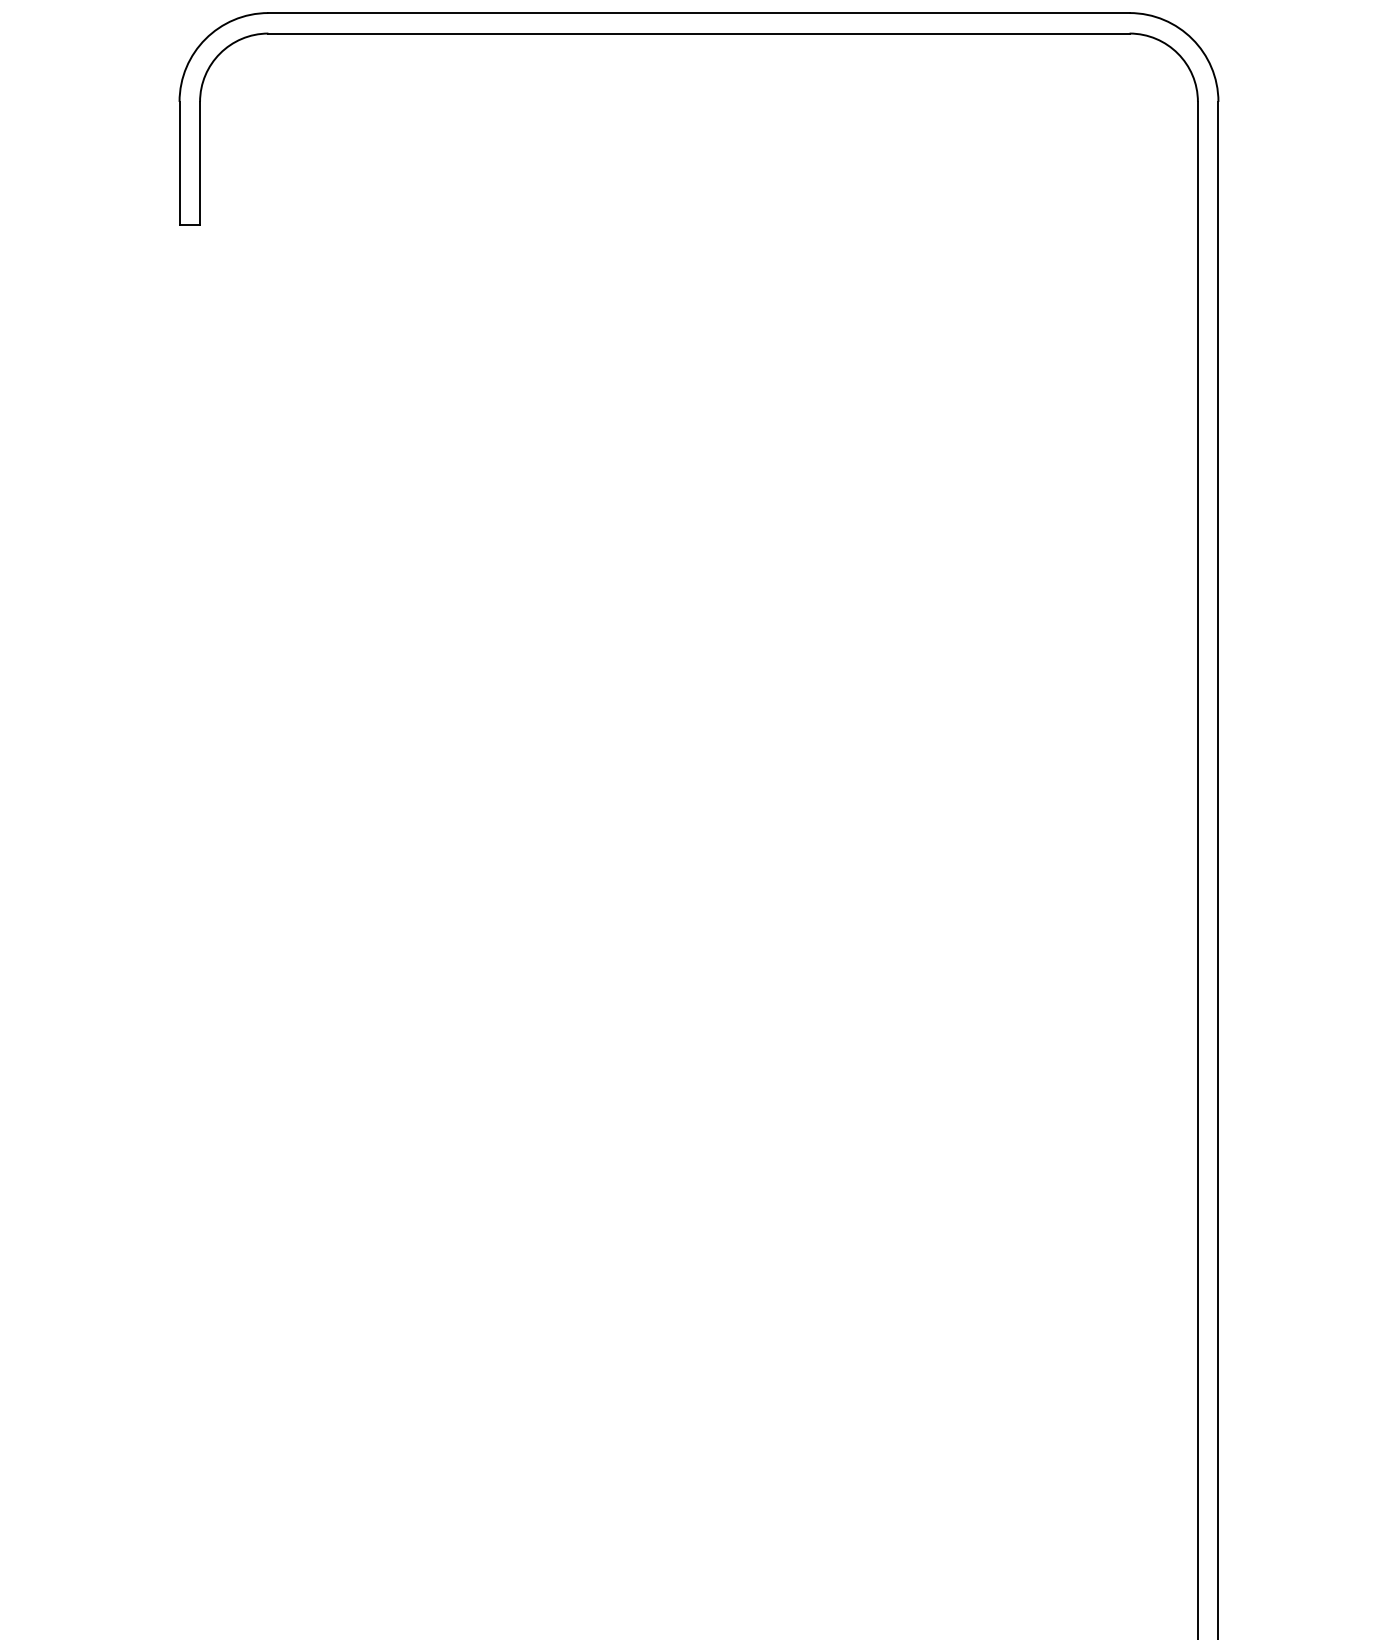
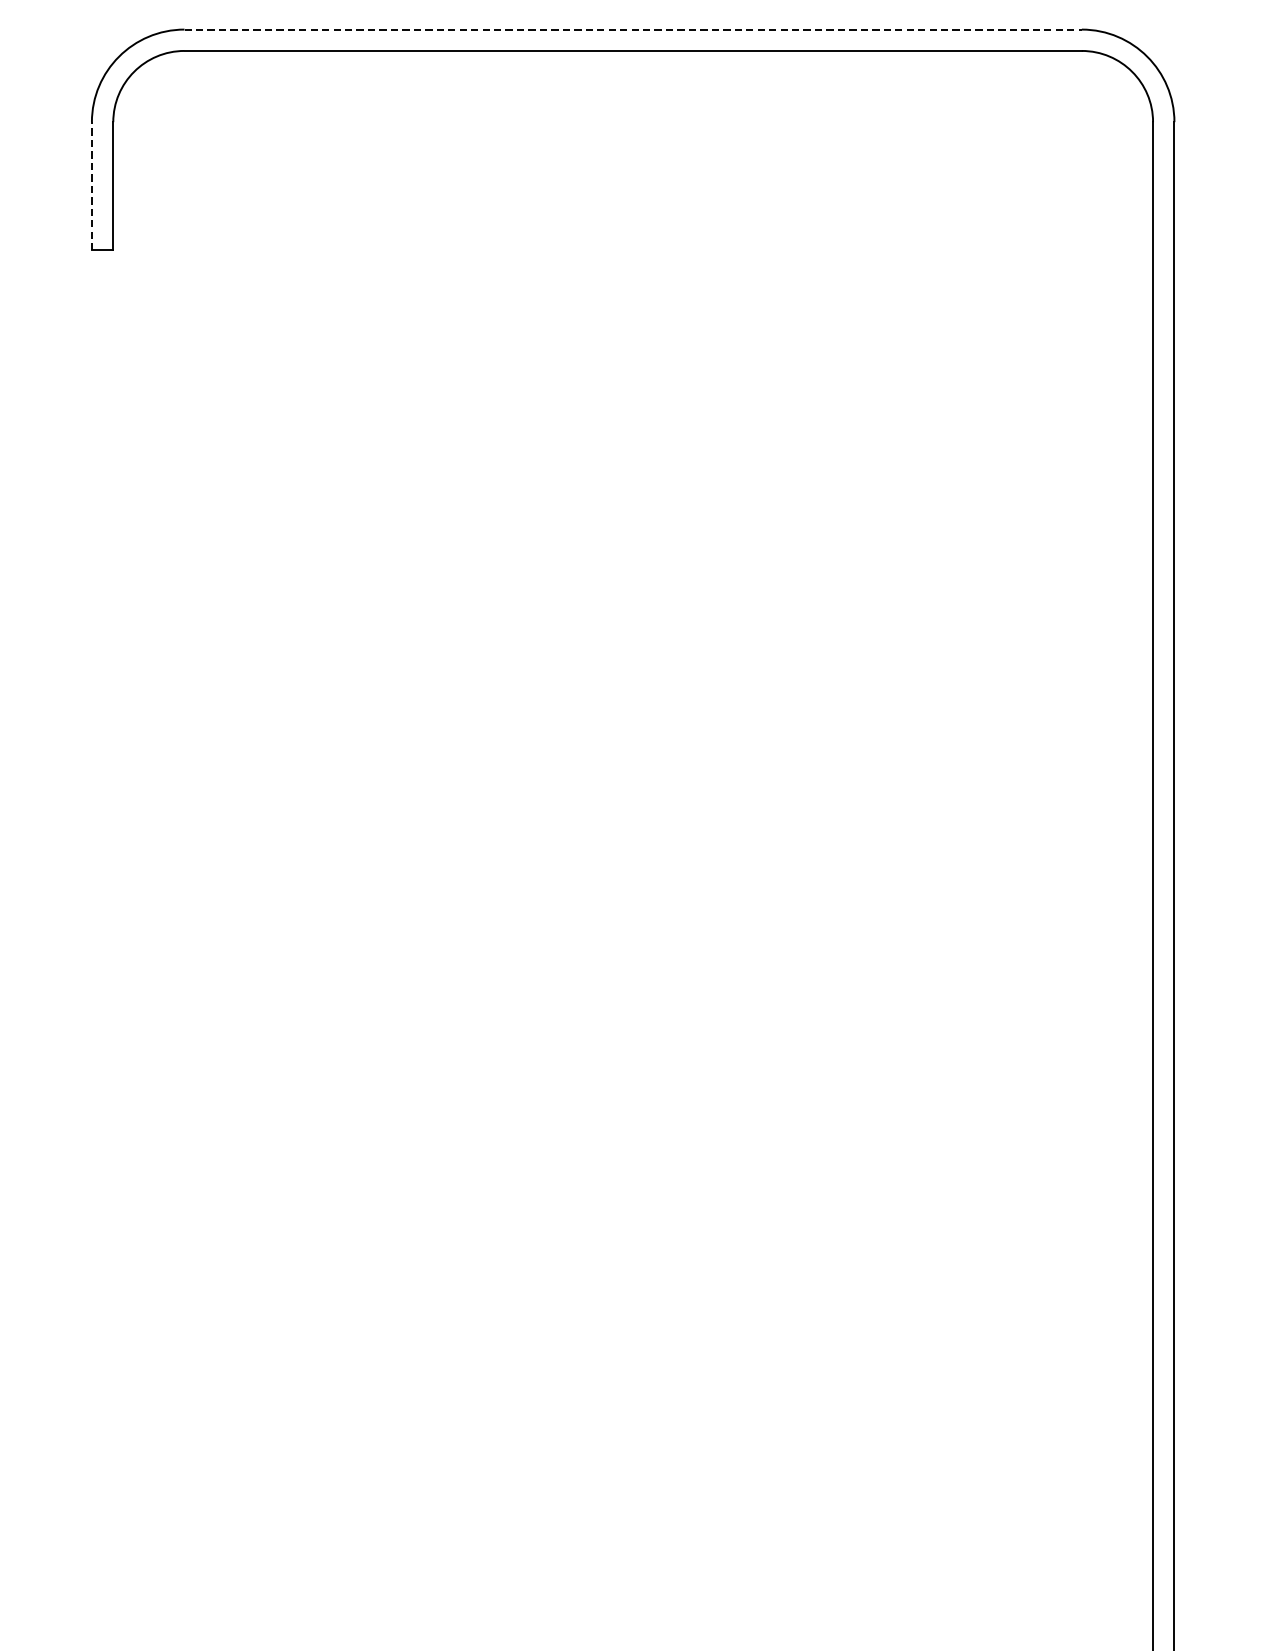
line: (698, 13) -> (632, 30), solid -> dashed
line: (179, 163) -> (91, 186), solid -> dashed

